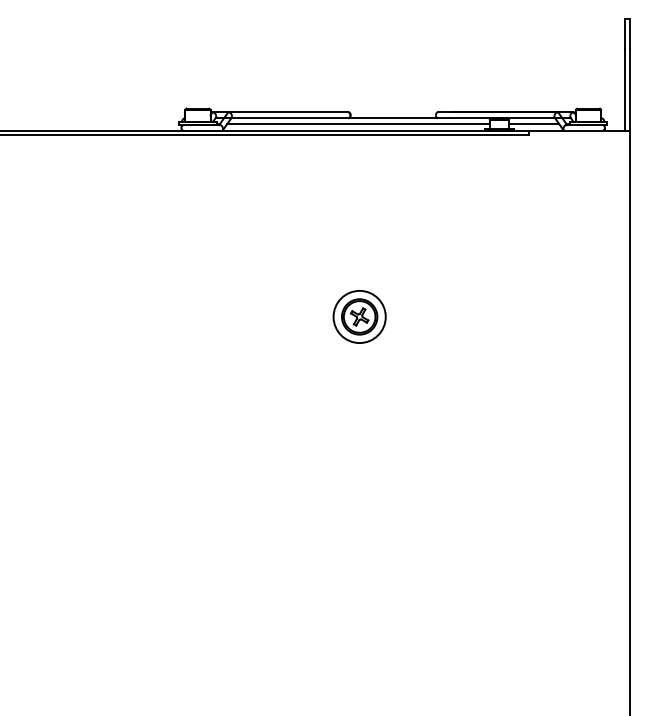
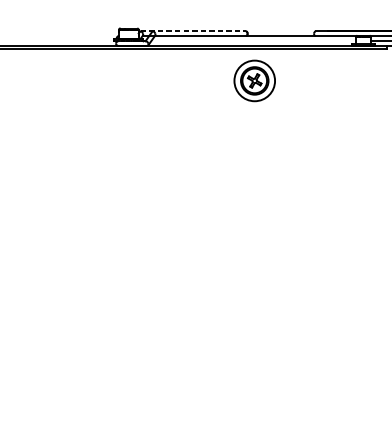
line: (280, 112) -> (193, 31), solid -> dashed
line: (358, 124) -> (253, 40), removed
part: (359, 316) -> (254, 80), moved

